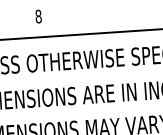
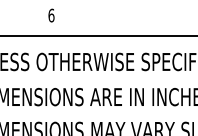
text: (38, 16) -> (51, 15), 8 -> 6

